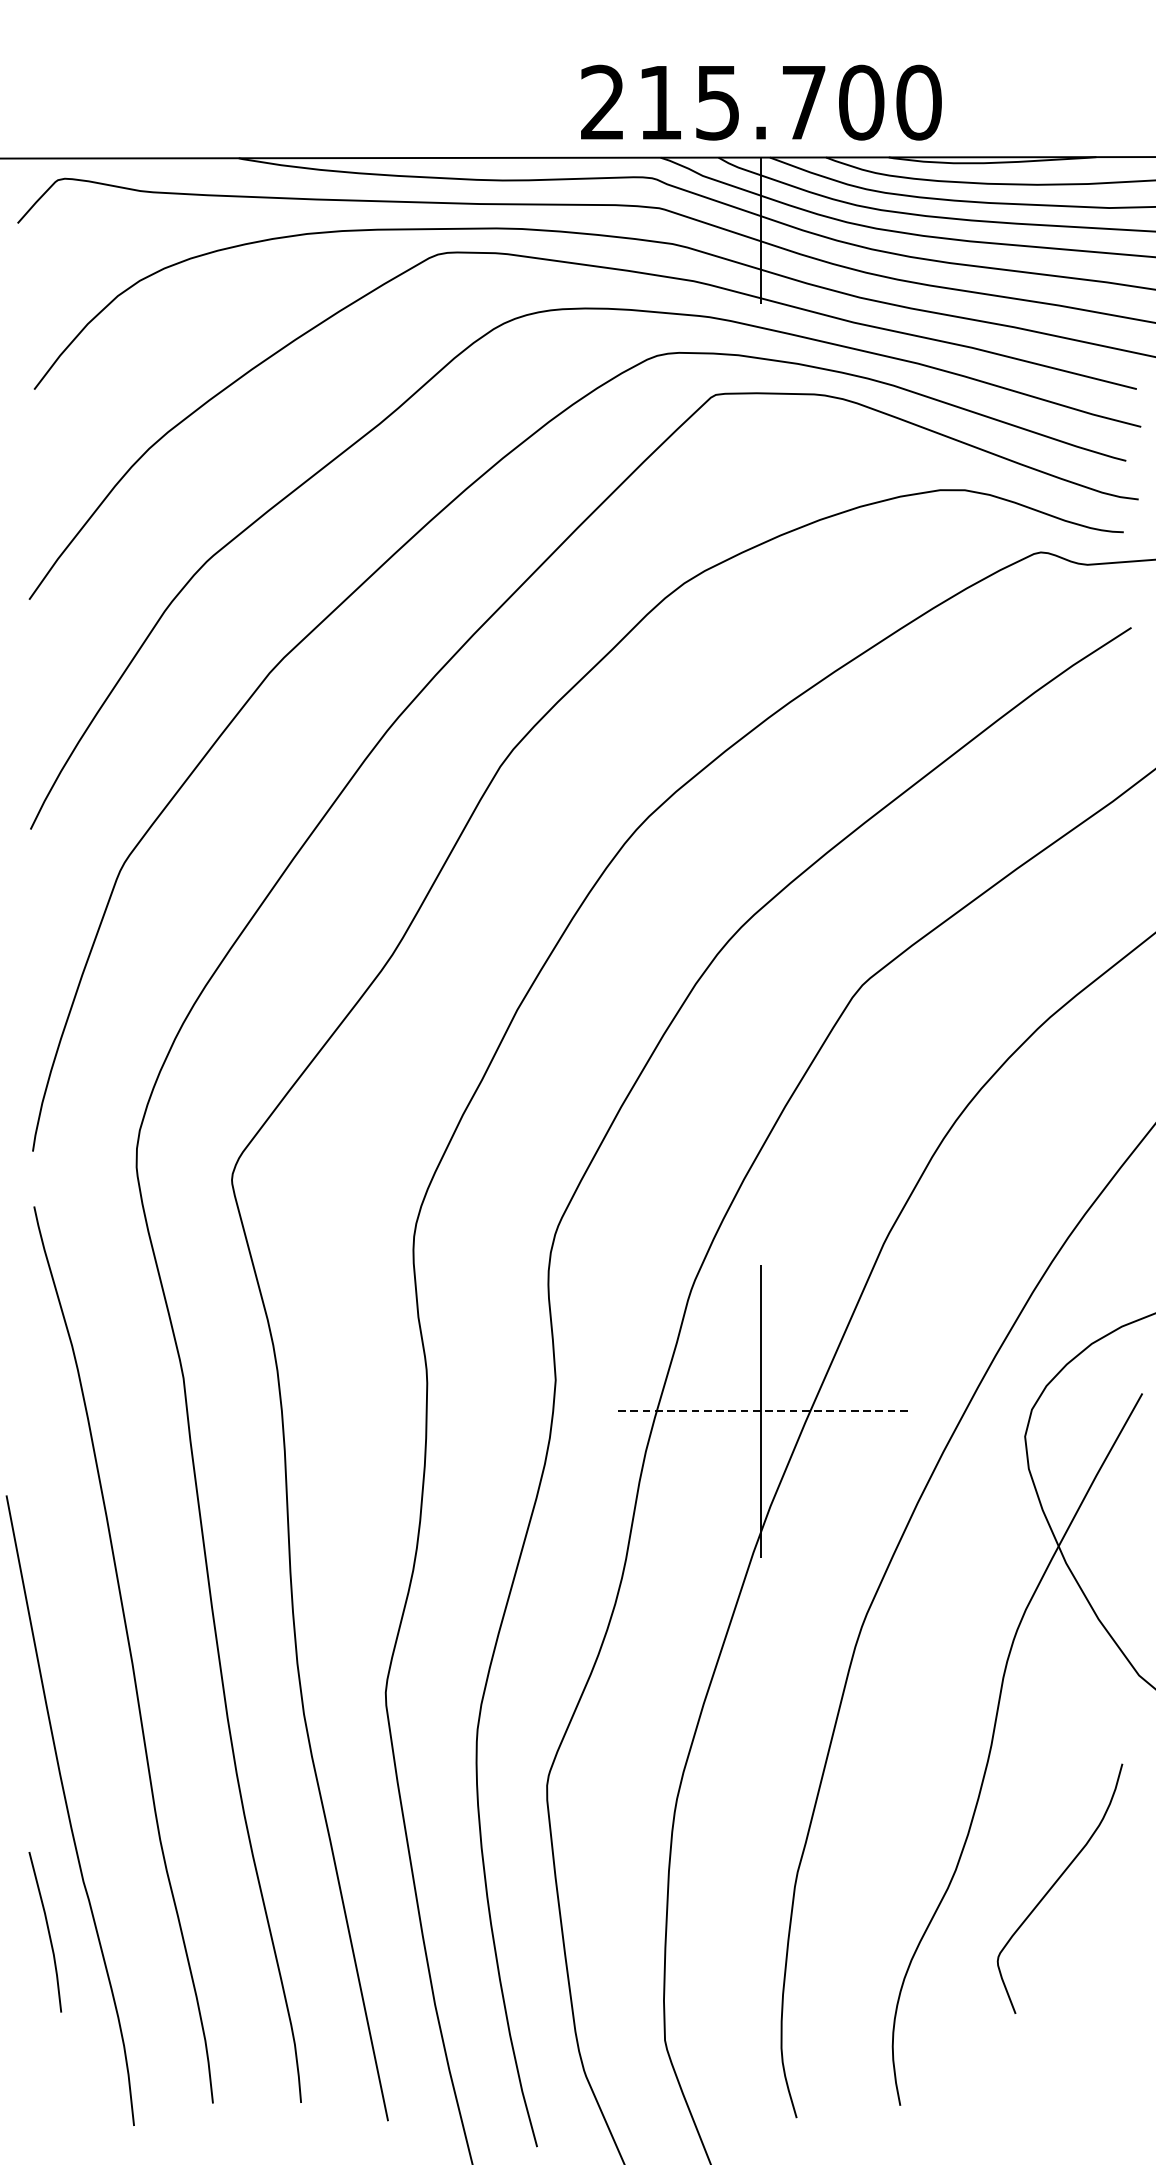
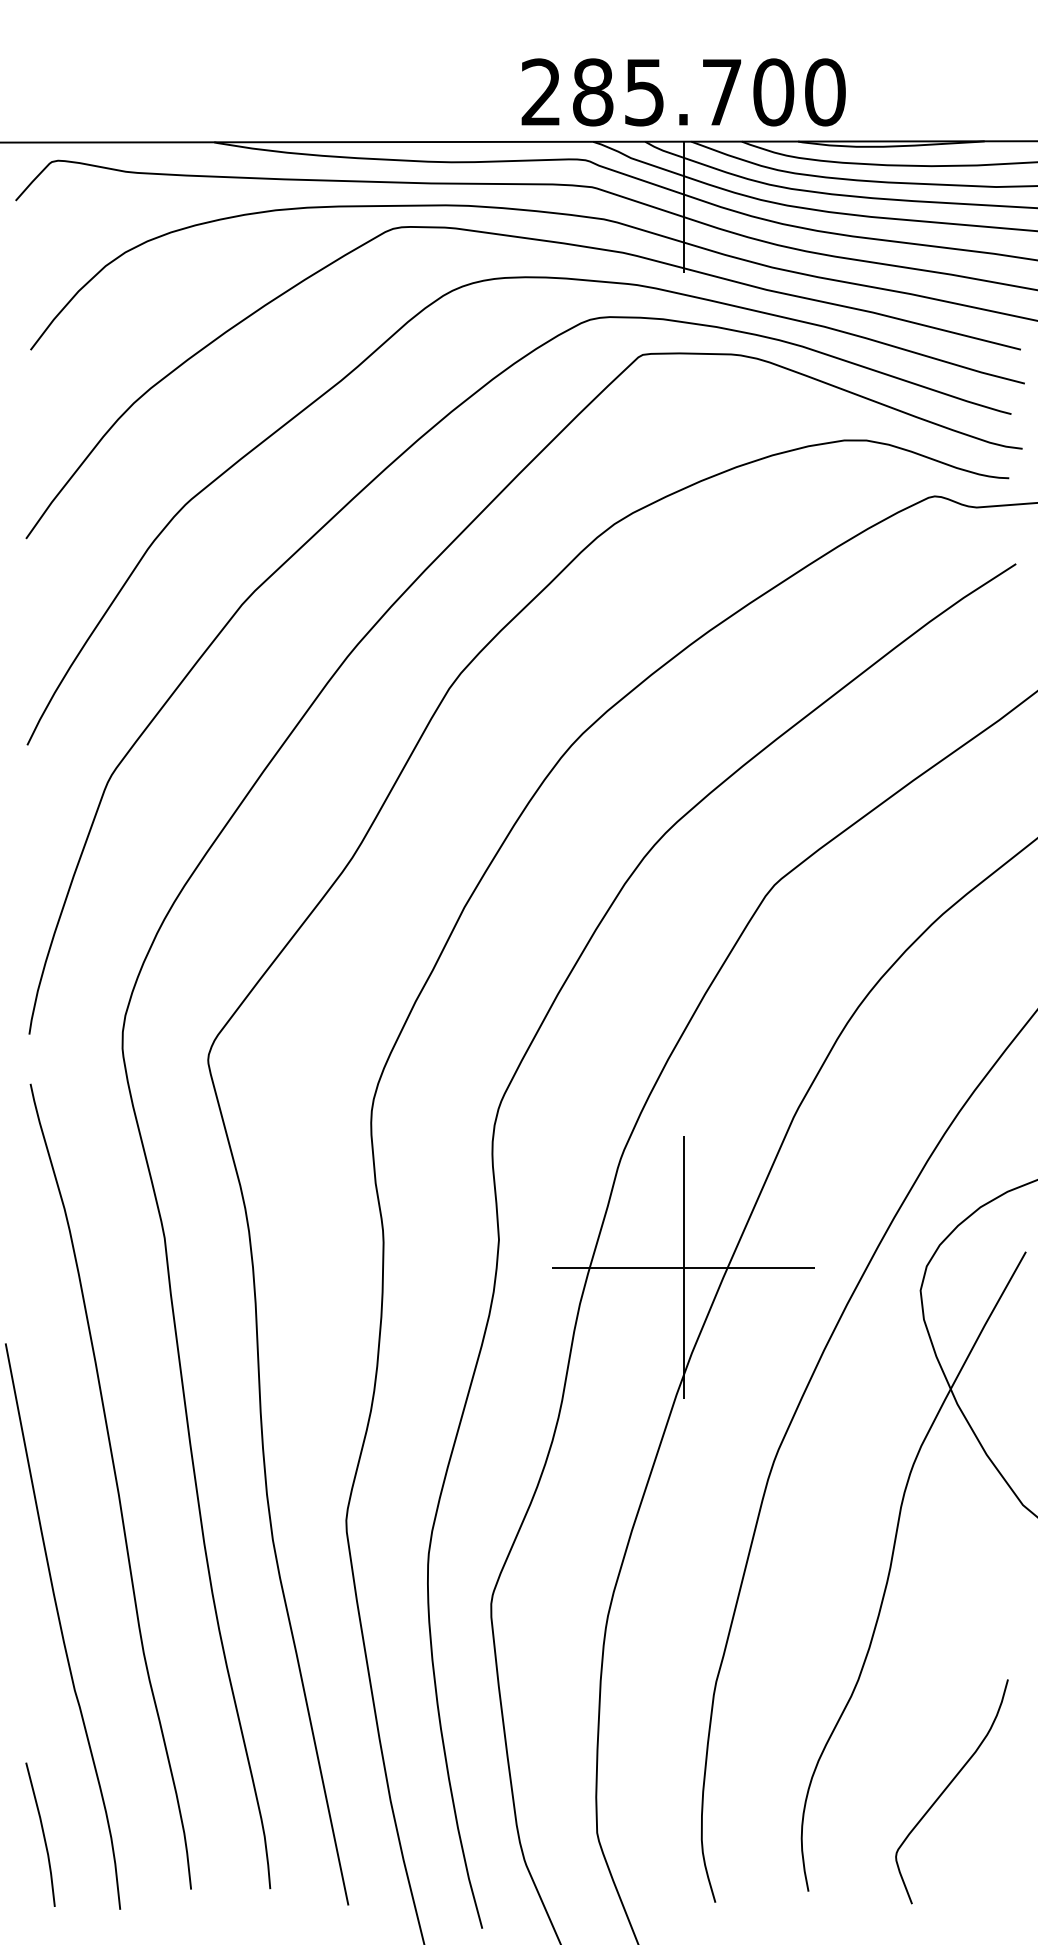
text: (660, 102) -> (593, 92), 215.700 -> 285.700
line: (761, 1410) -> (683, 1267), dashed -> solid
curve: (1056, 1884) -> (948, 1787), moved
line: (47, 1931) -> (42, 1834), moved

